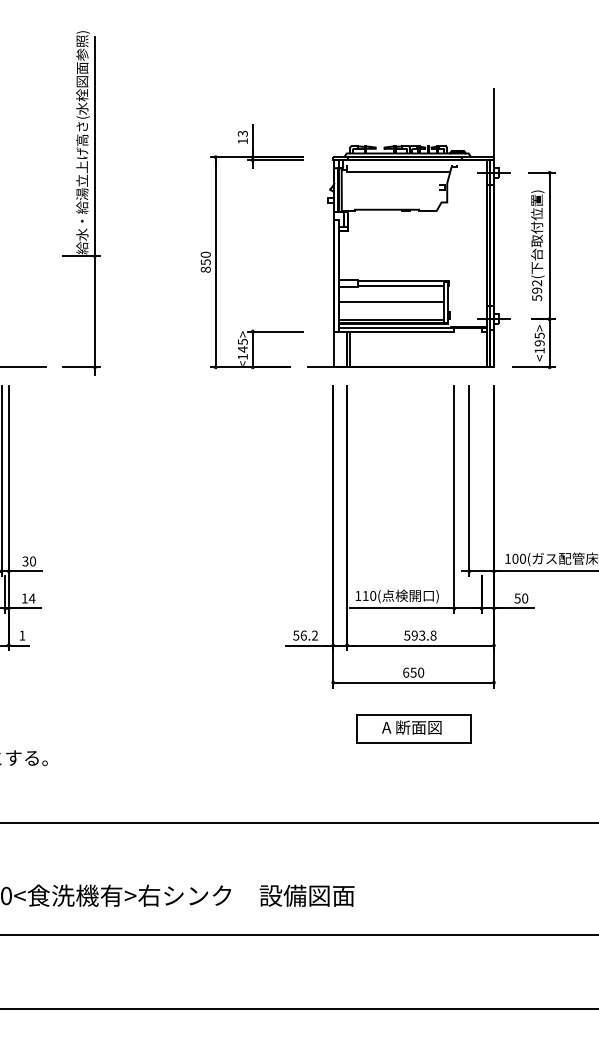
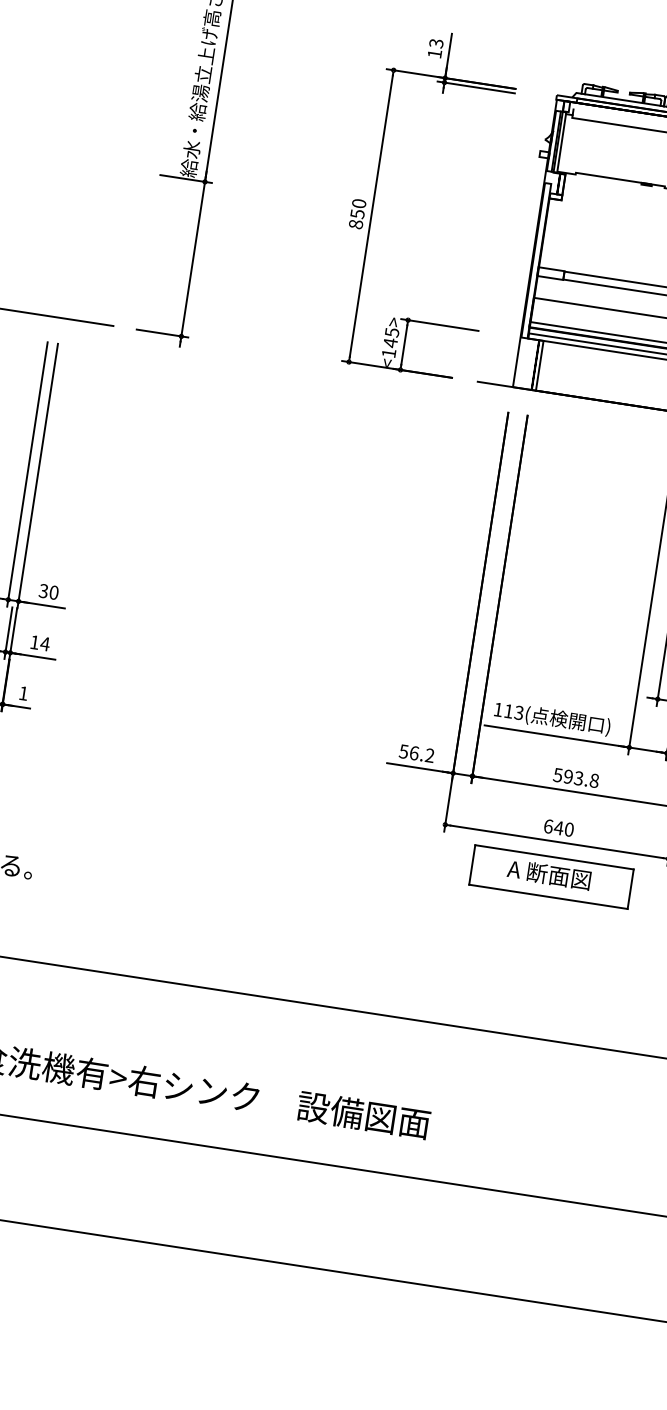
text: (373, 595) -> (519, 712), 110 -> 113
text: (413, 672) -> (558, 827), 650 -> 640
part: (413, 728) -> (551, 876), moved

